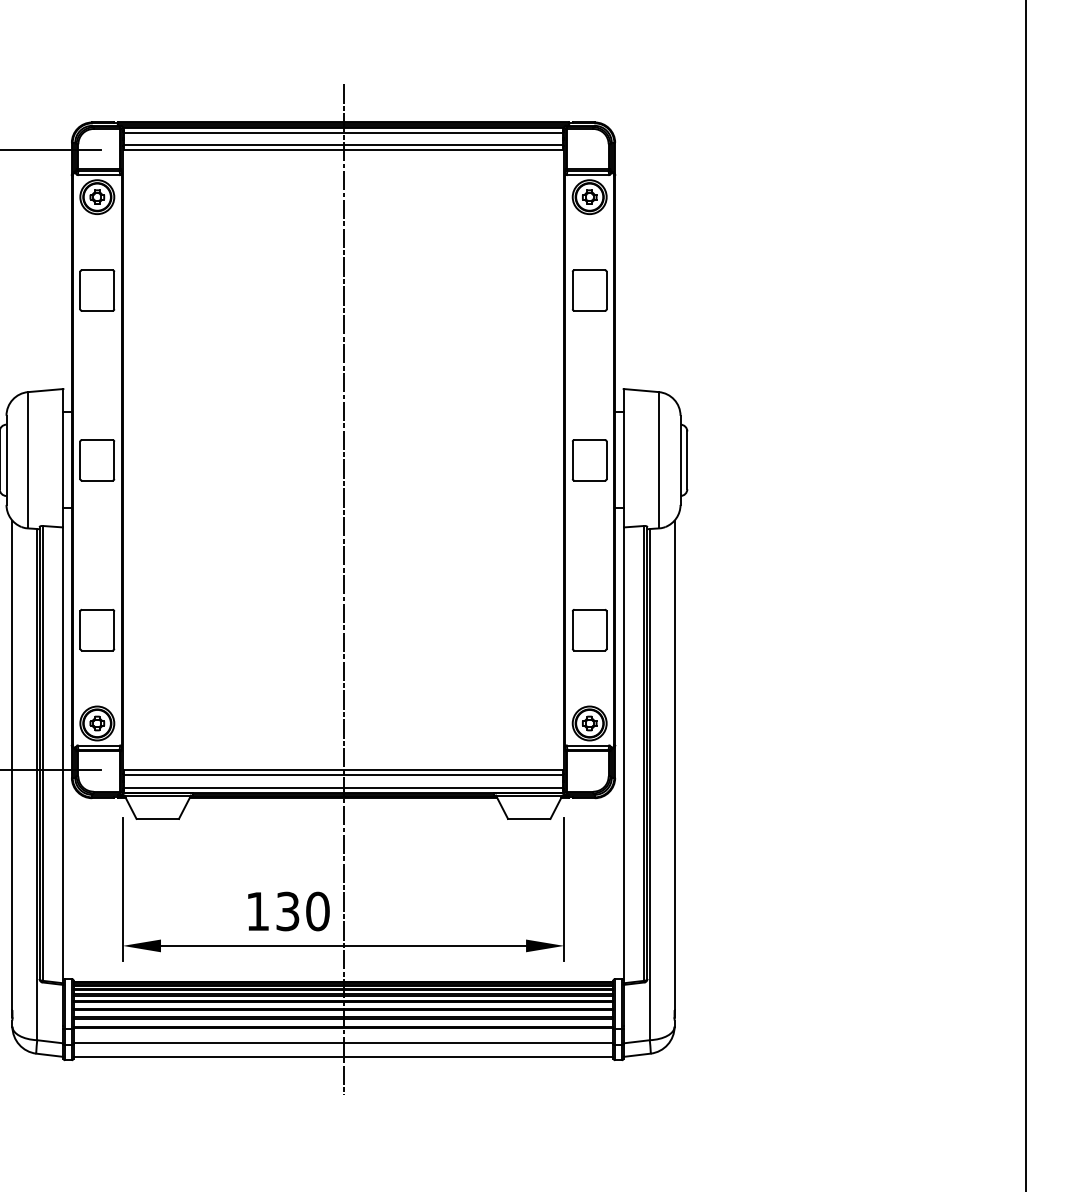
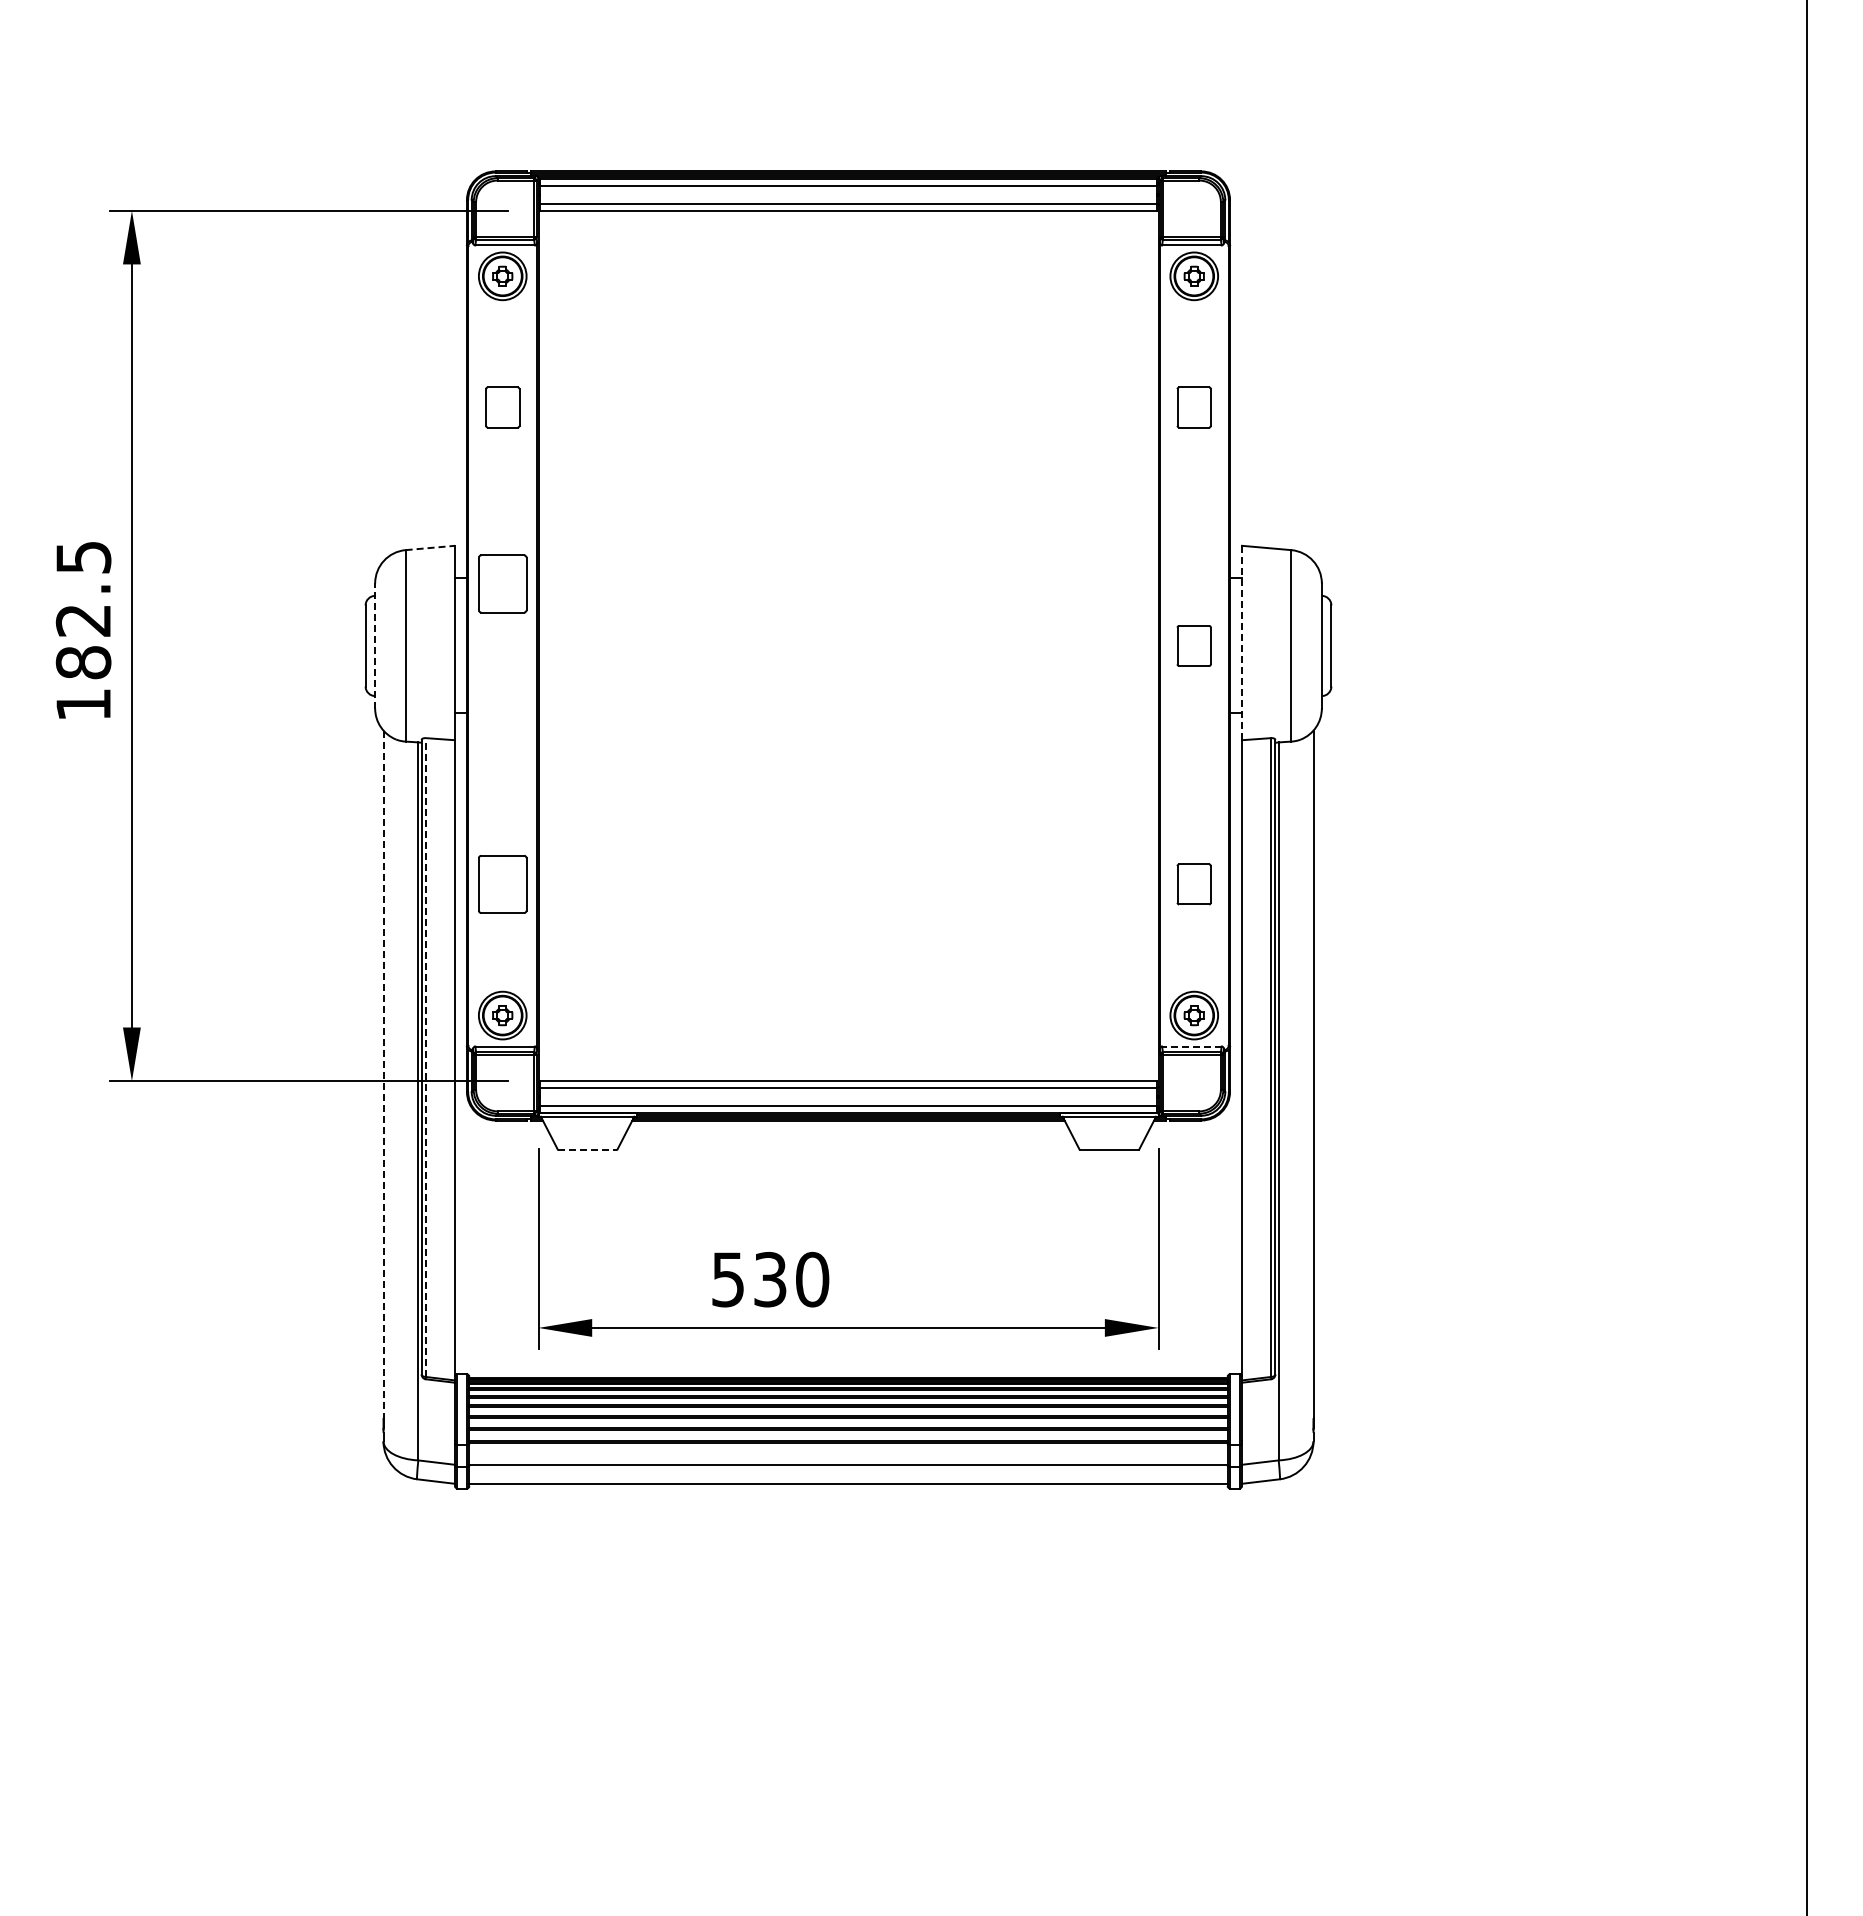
part: (97, 290) -> (502, 407), size x0.7
part: (589, 290) -> (1193, 407), size x0.7
line: (45, 390) -> (430, 547), solid -> dashed
line: (623, 457) -> (1241, 642), solid -> dashed
line: (6, 460) -> (375, 645), solid -> dashed
part: (97, 460) -> (502, 583), moved
part: (589, 460) -> (1193, 645), size x0.7
line: (343, 589) -> (848, 827), removed
part: (589, 630) -> (1193, 884), size x0.7
line: (587, 745) -> (1191, 1046), solid -> dashed
line: (43, 753) -> (426, 1057), solid -> dashed
line: (12, 765) -> (383, 1074), solid -> dashed
line: (157, 818) -> (587, 1149), solid -> dashed
text: (257, 911) -> (727, 1279), 130 -> 530

